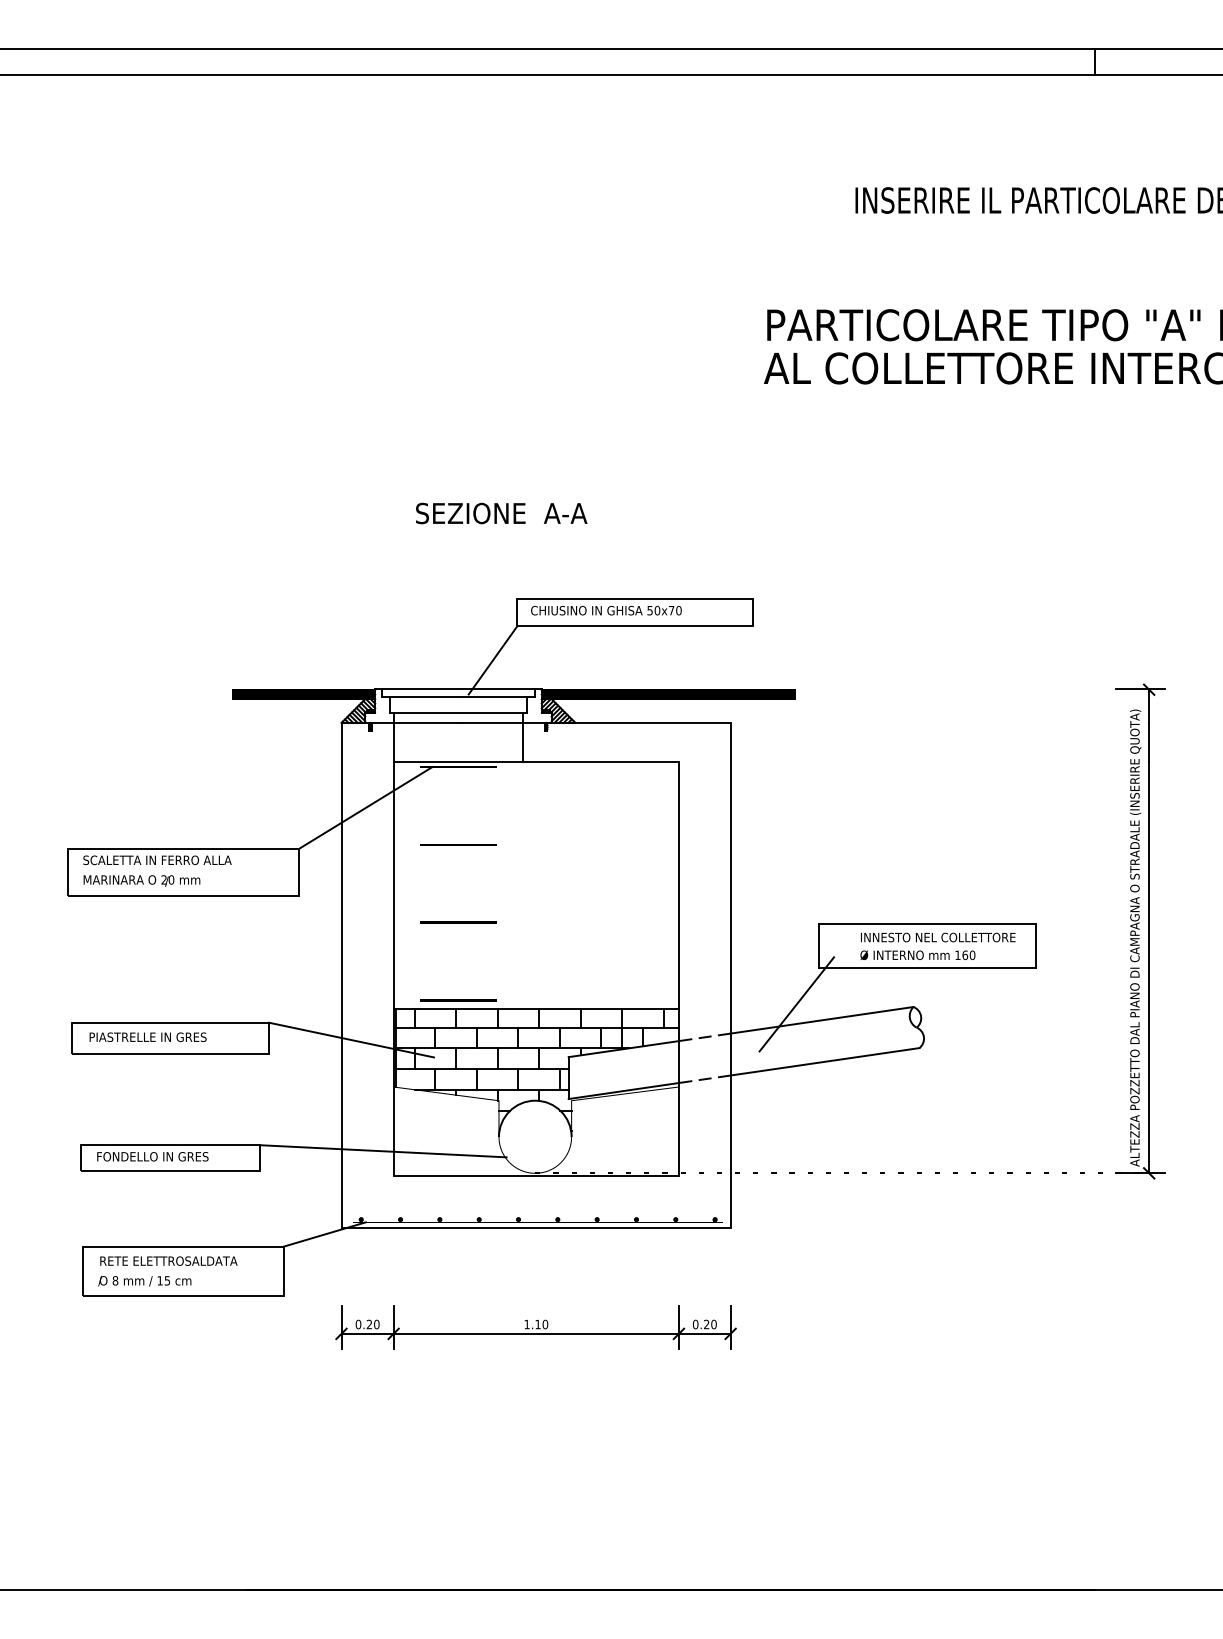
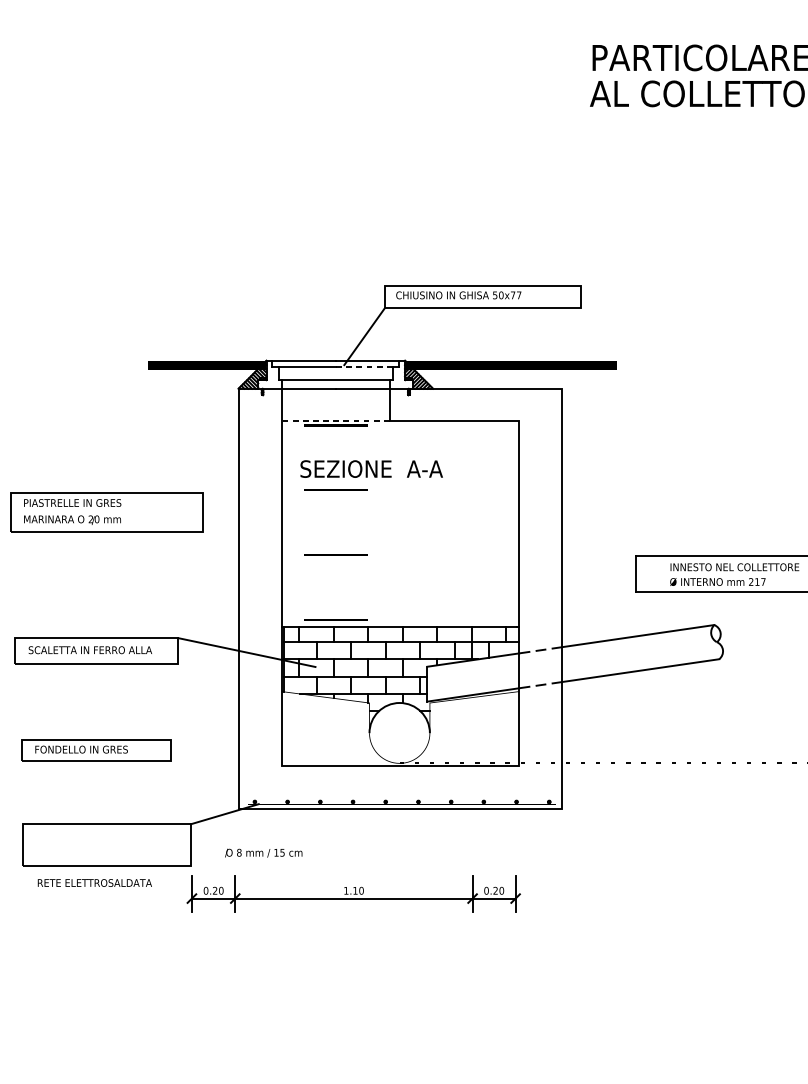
text: (501, 513) -> (371, 469), moved
text: (678, 610) -> (518, 295), 50x70 -> 50x77
line: (492, 696) -> (364, 366), solid -> dashed
line: (458, 761) -> (335, 420), solid -> dashed
line: (365, 807) -> (258, 459), removed
text: (157, 860) -> (85, 503), SCALETTA IN FERRO ALLA -> PIASTRELLE IN GRES
text: (965, 955) -> (757, 582), 160 -> 217
line: (796, 1004) -> (616, 622), removed
text: (163, 1036) -> (90, 649), PIASTRELLE IN GRES -> SCALETTA IN FERRO ALLA
line: (382, 1151) -> (272, 745), removed
text: (168, 1260) -> (94, 882), moved
text: (144, 1281) -> (263, 853), moved
part: (535, 1327) -> (353, 893), moved

